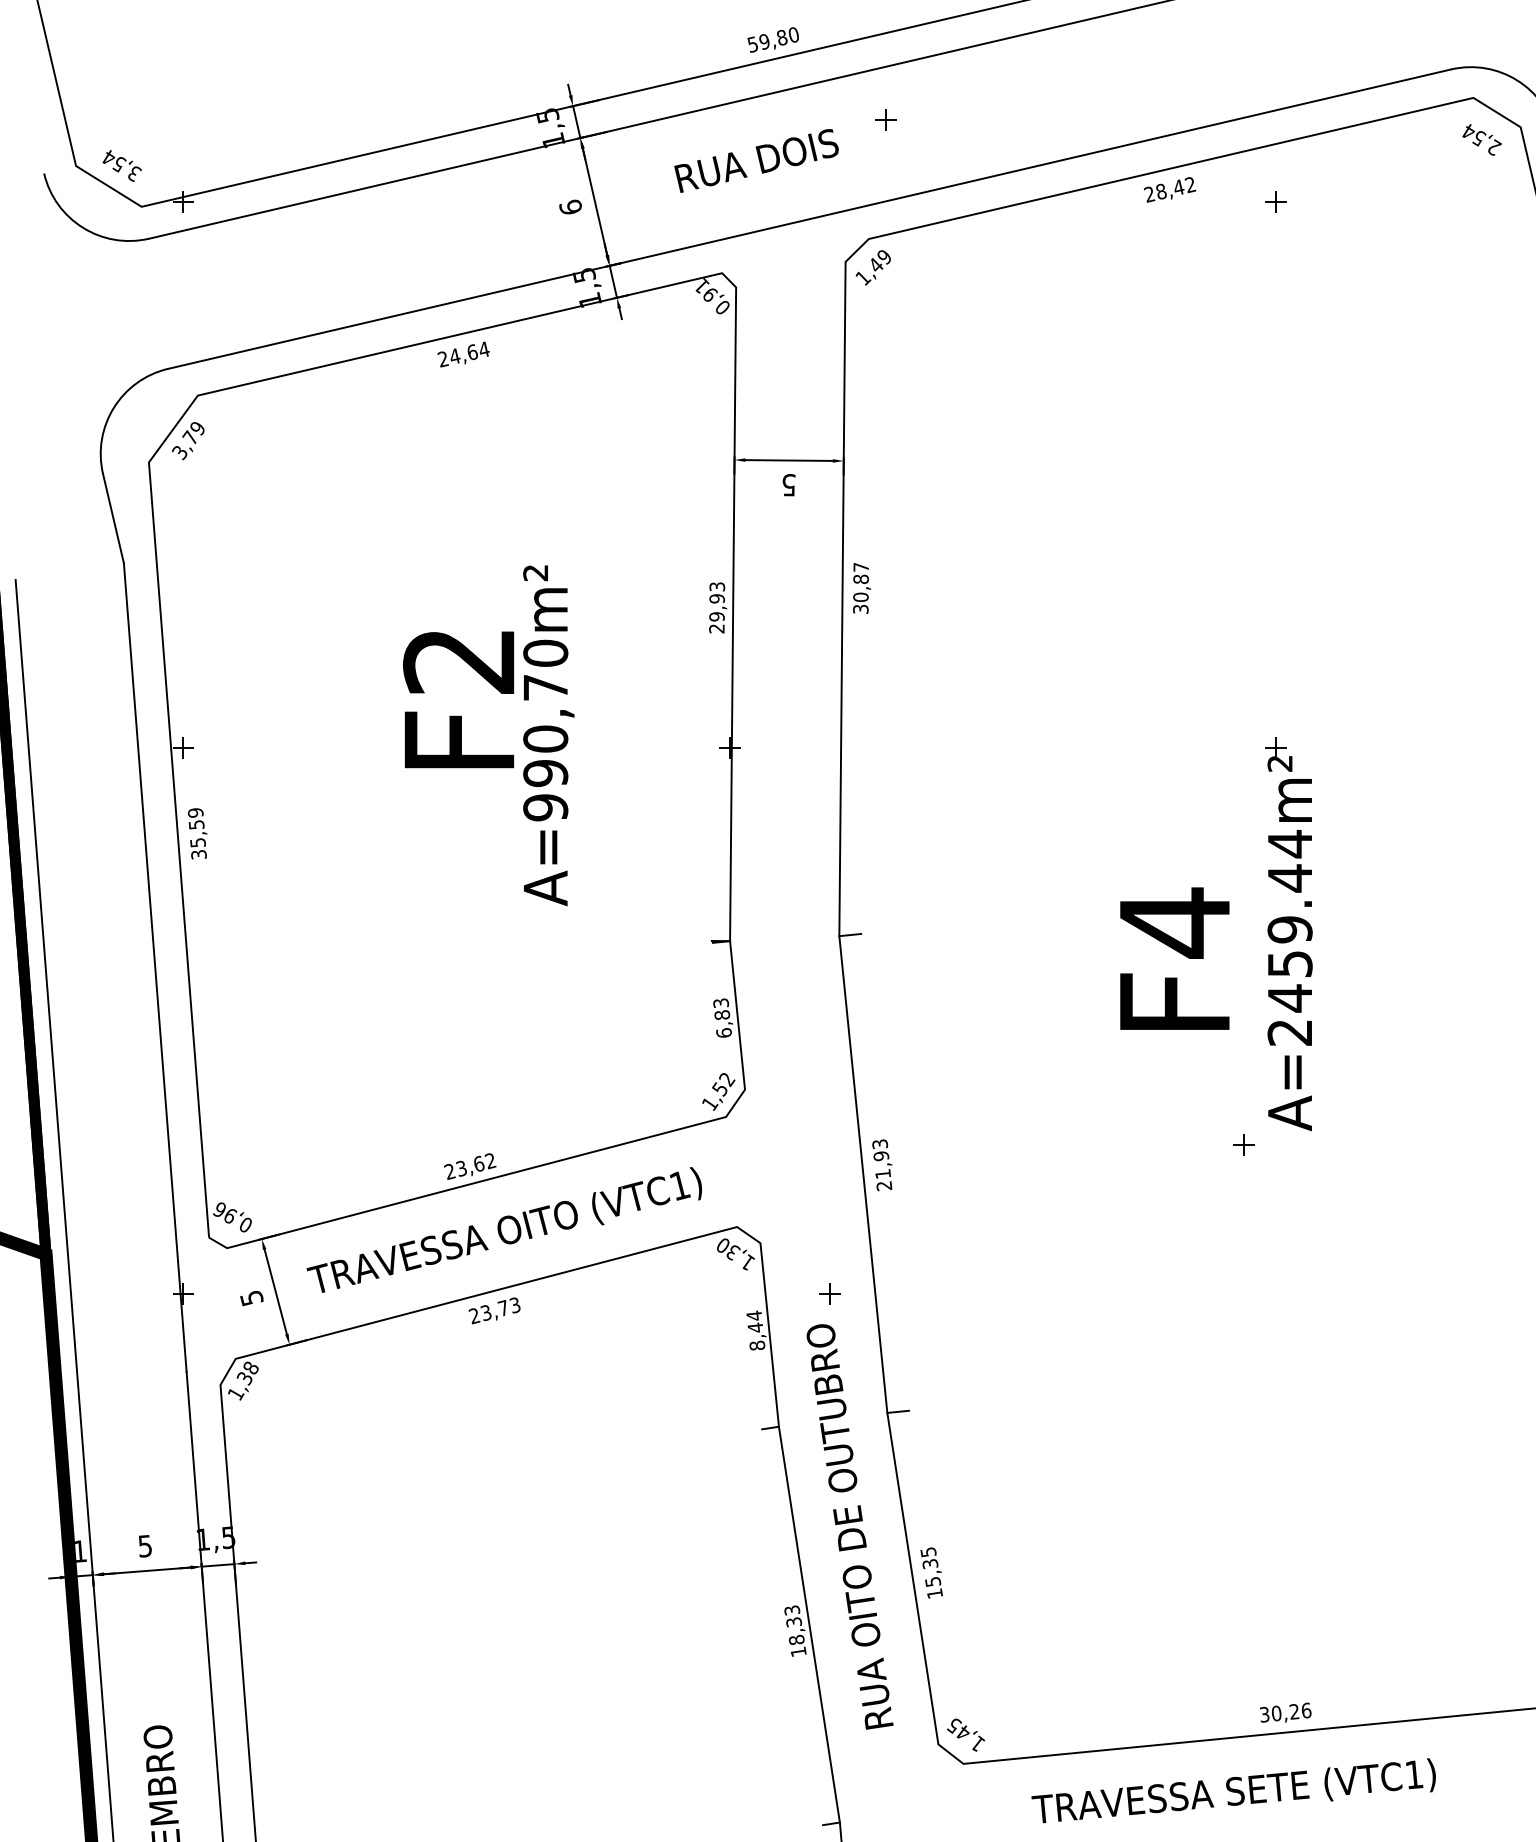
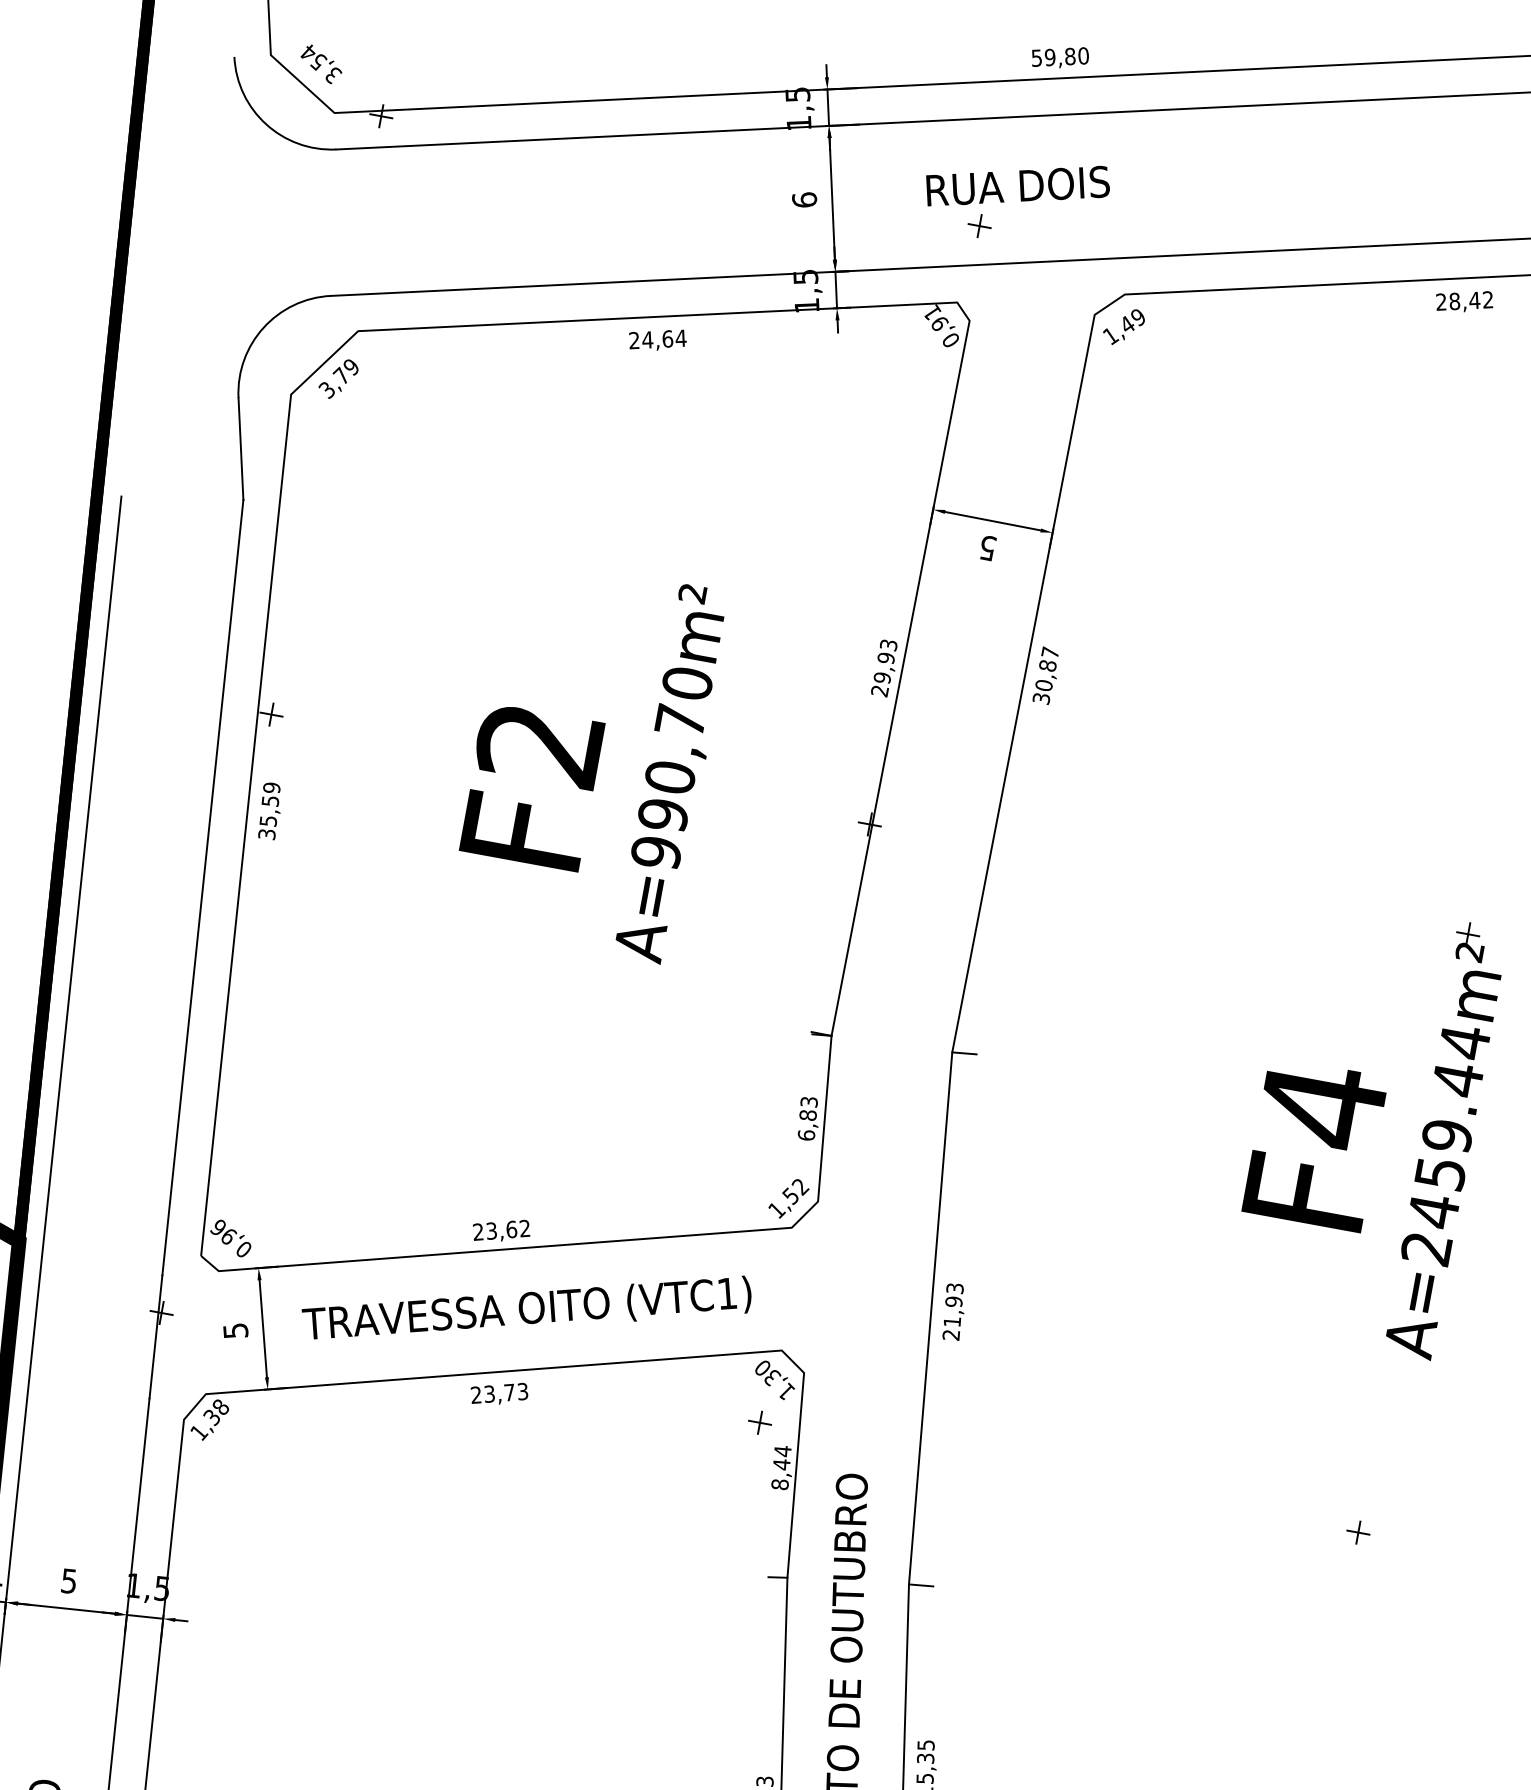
part: (885, 119) -> (979, 225), moved
text: (458, 699) -> (531, 786), moved
part: (1243, 1144) -> (1358, 1531), moved
part: (829, 1293) -> (760, 1421), moved

